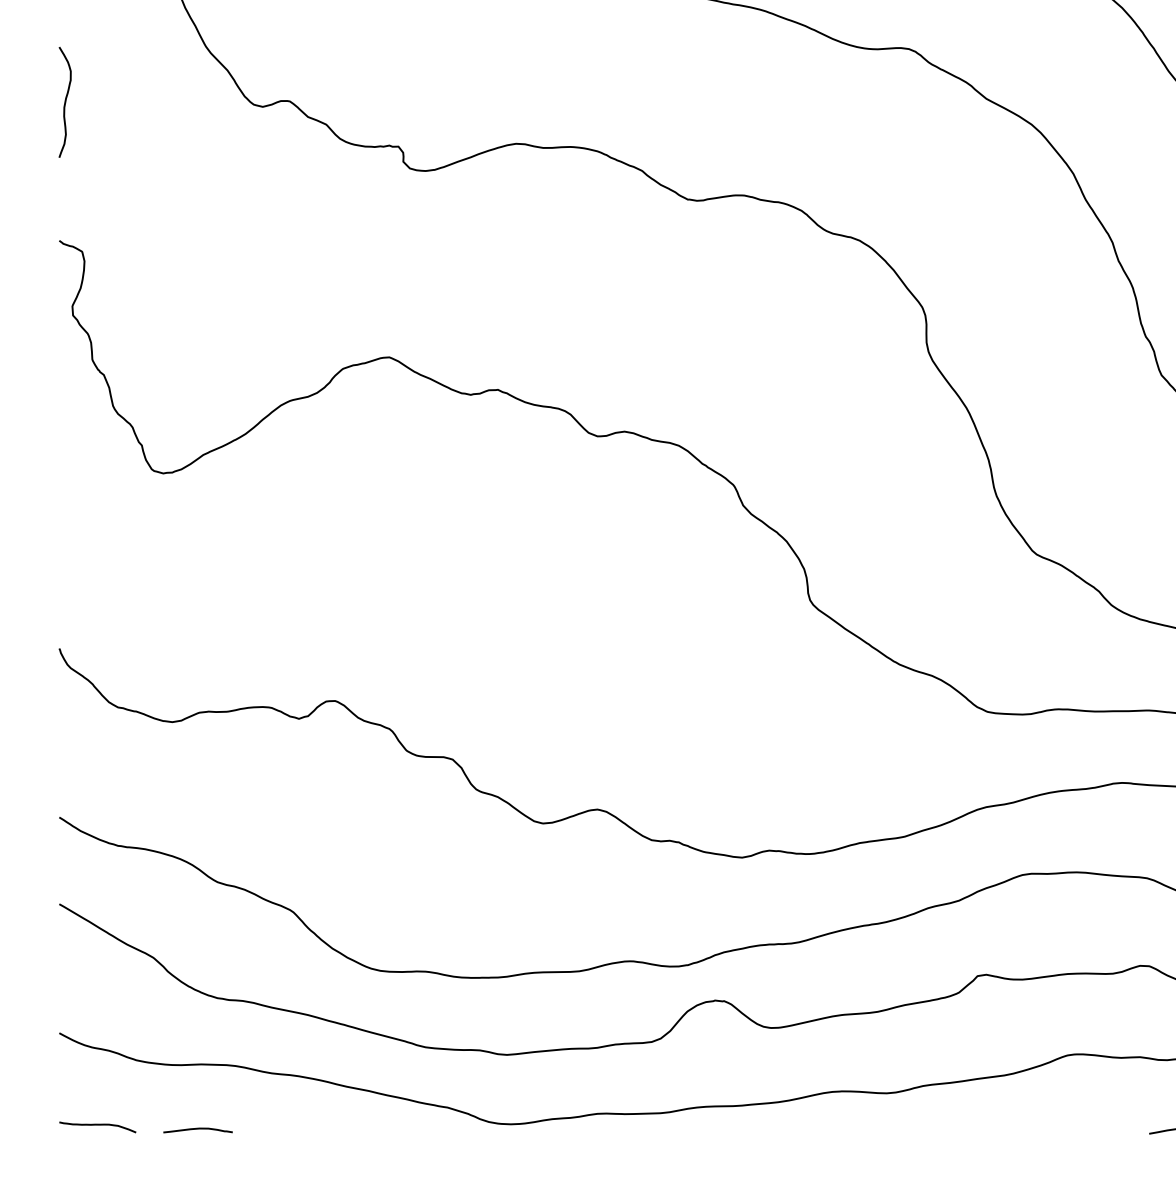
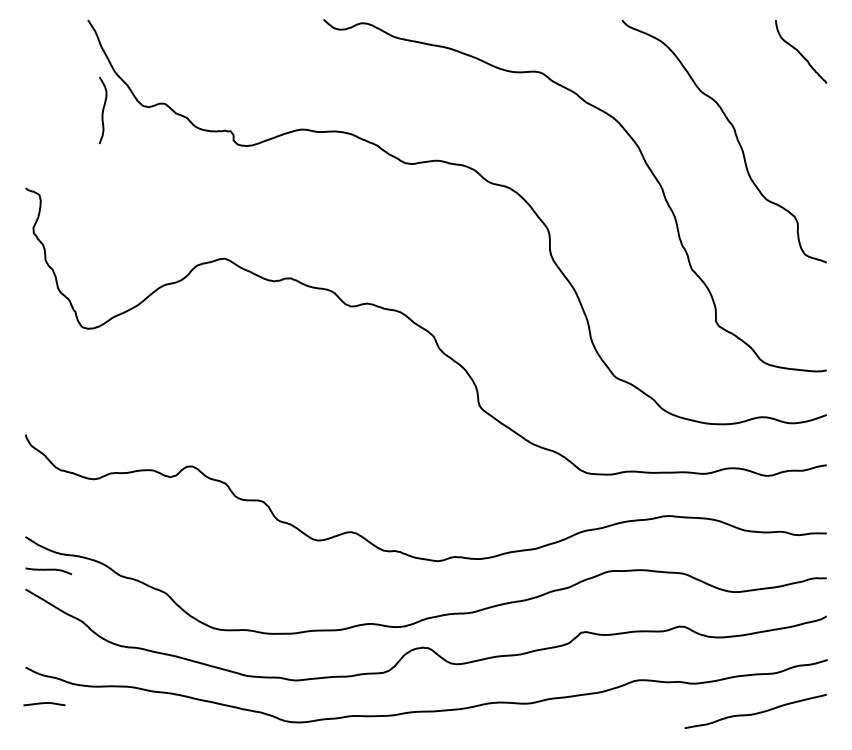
curve: (64, 102) -> (102, 110), moved
curve: (97, 1126) -> (48, 570), moved
curve: (198, 1129) -> (44, 703), moved

